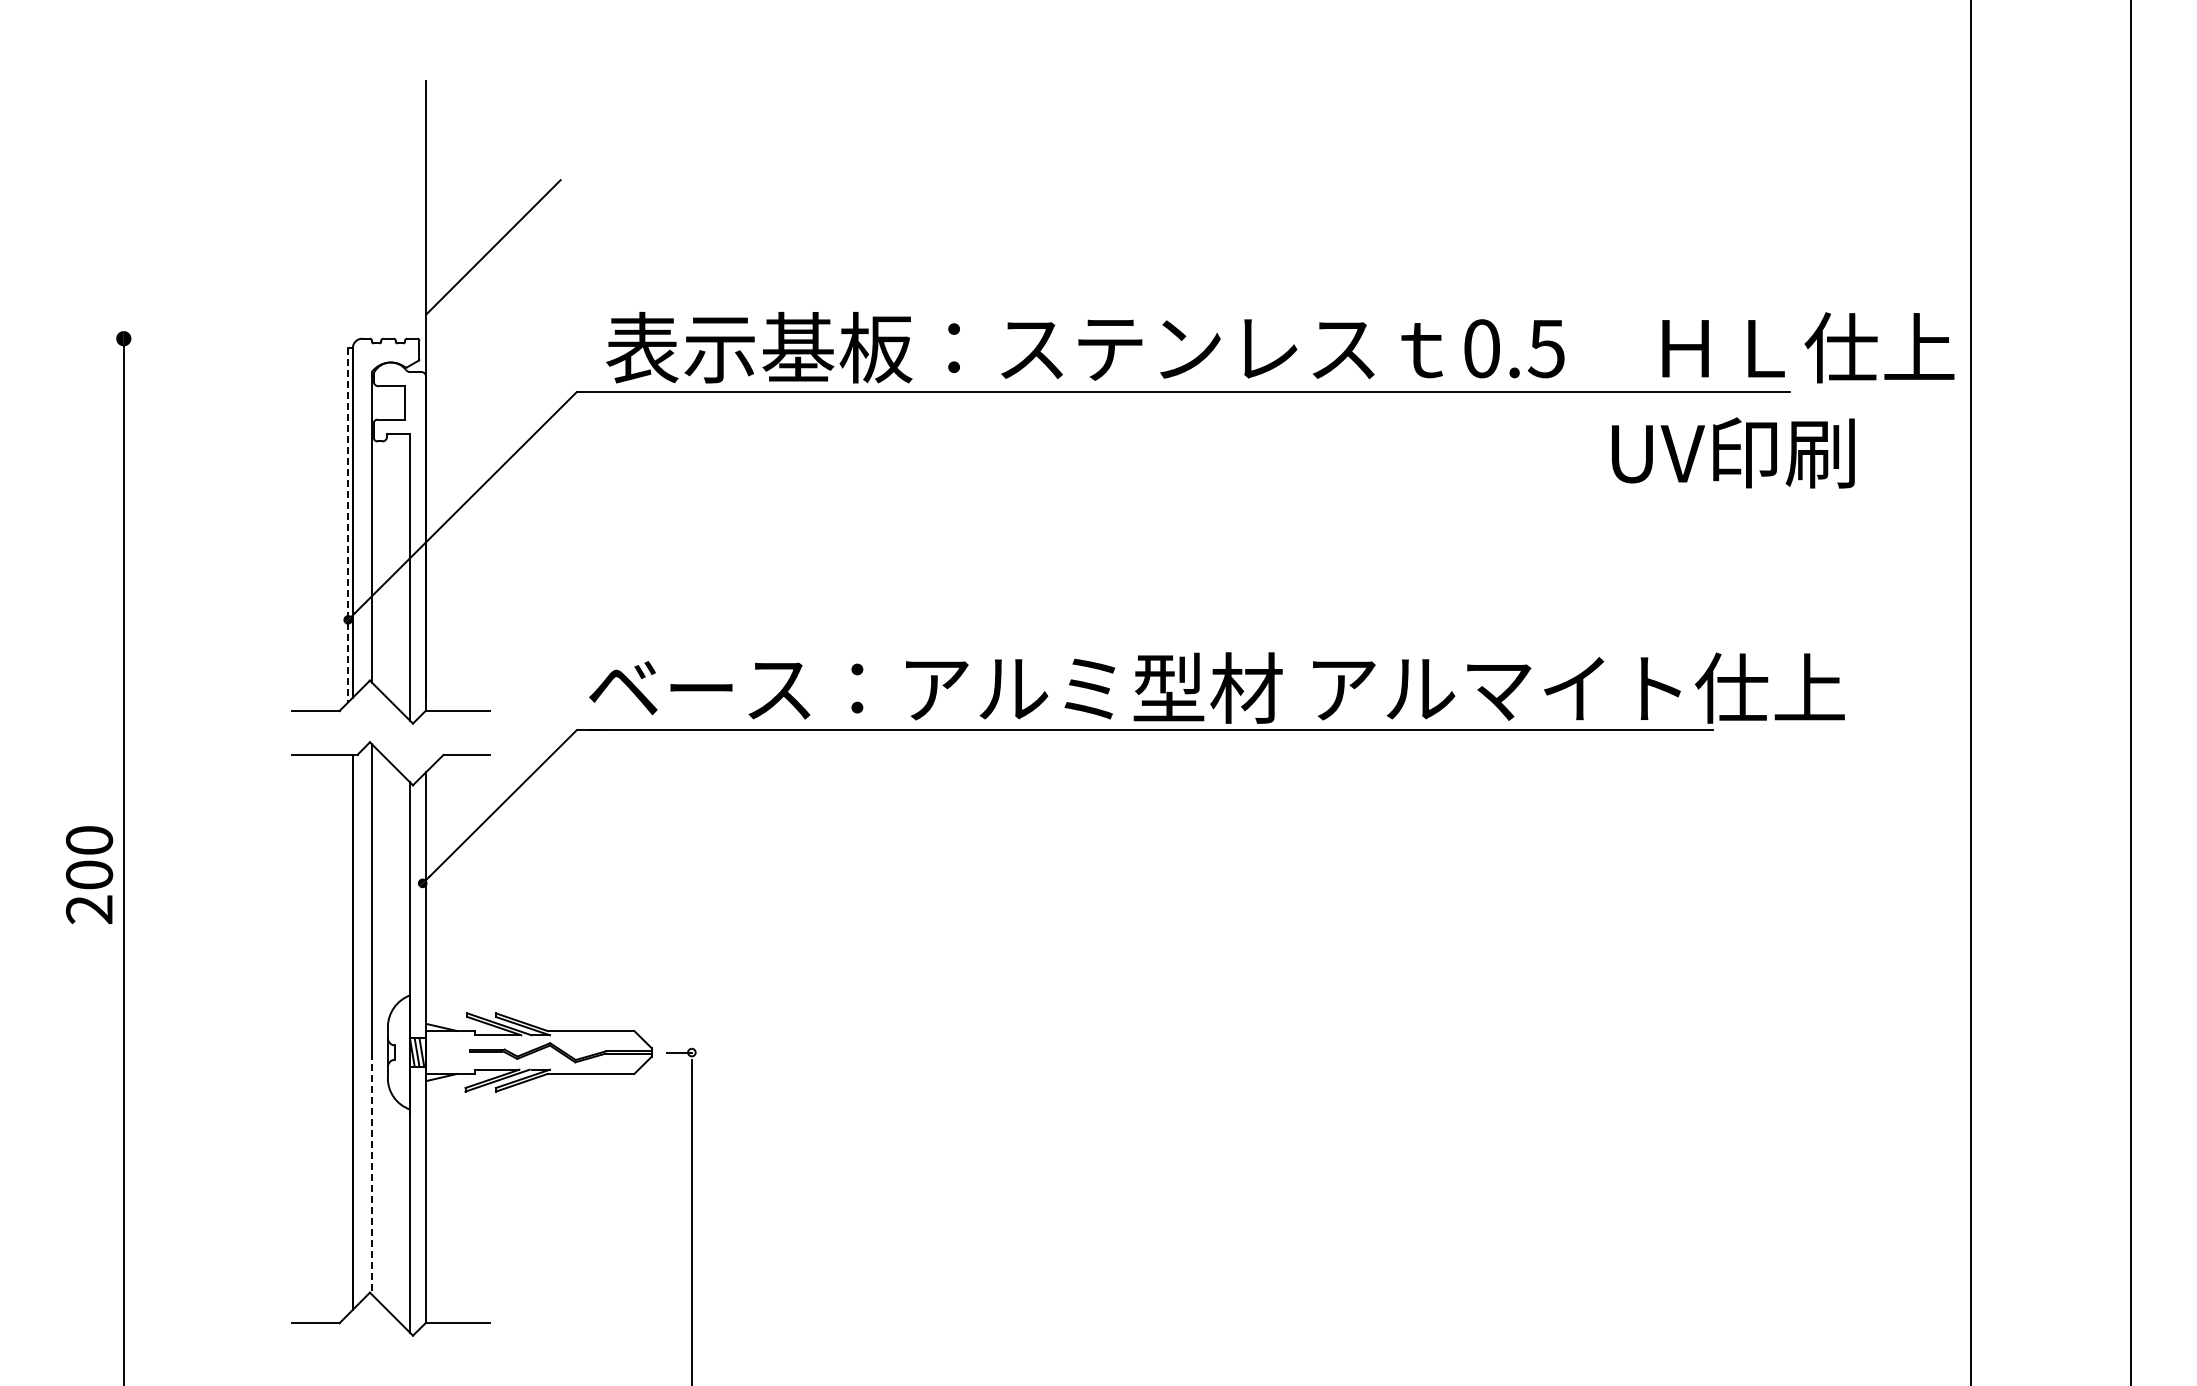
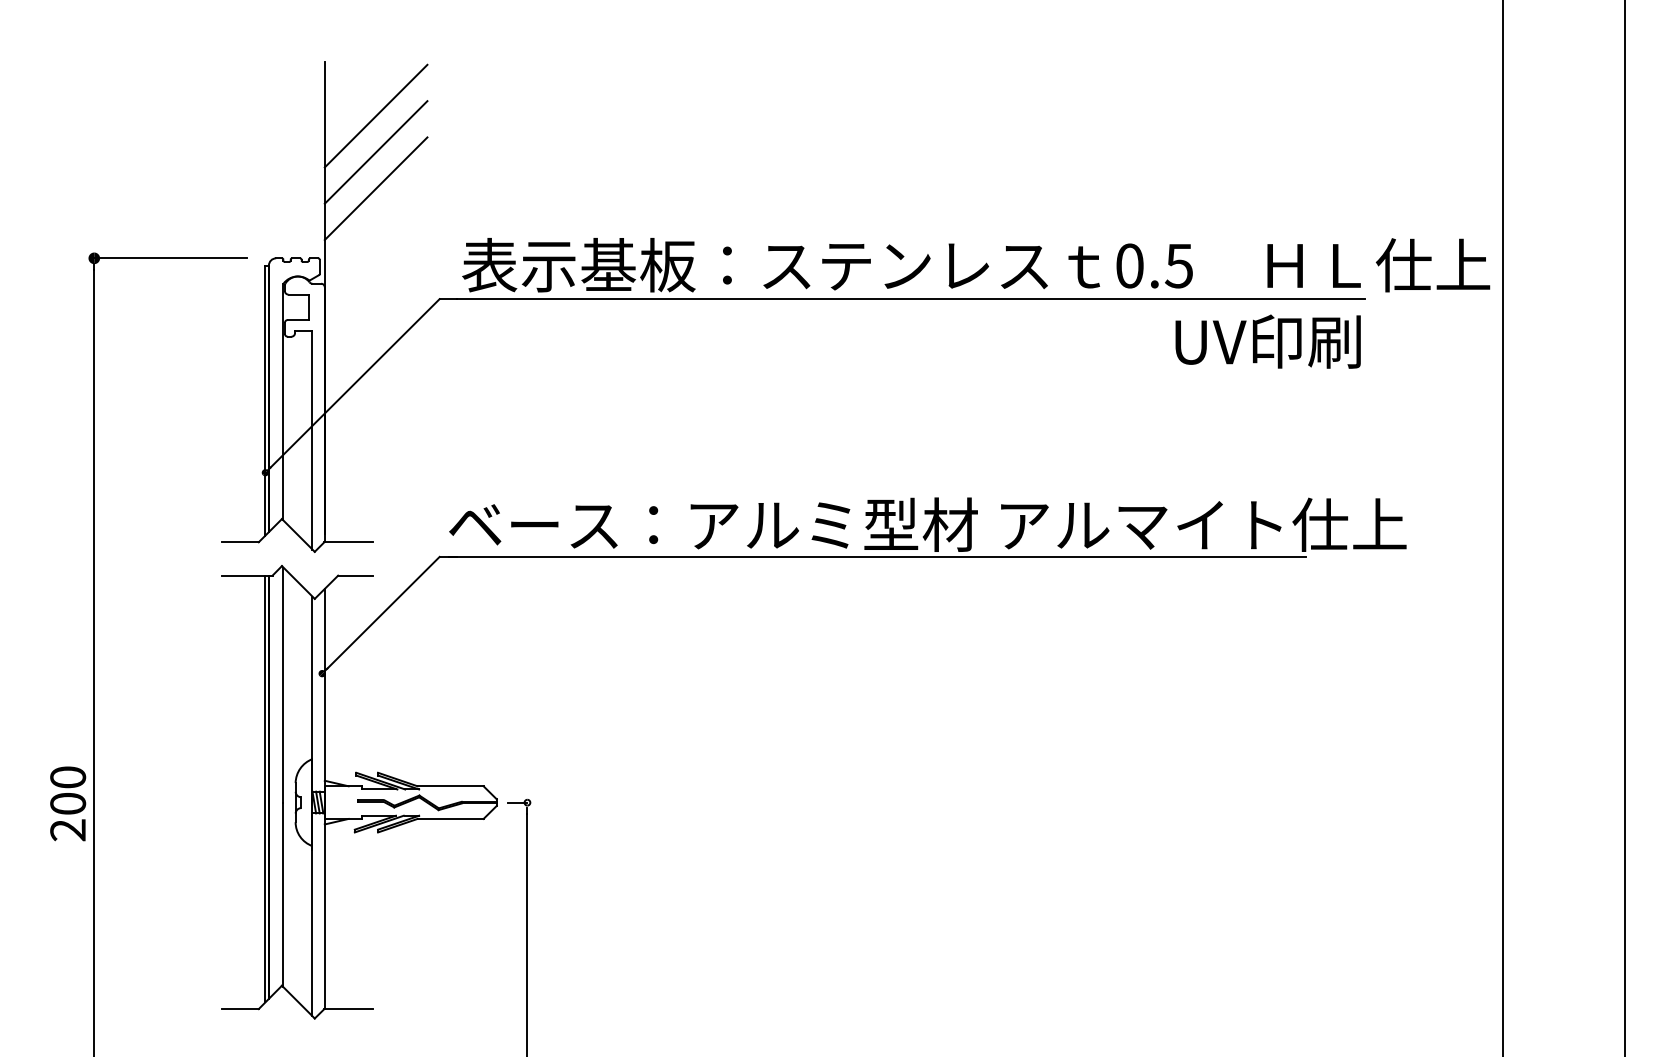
line: (493, 151) -> (376, 115), added
line: (493, 199) -> (376, 152), added
line: (223, 338) -> (170, 258), added
text: (1733, 452) -> (1268, 341), moved
line: (348, 525) -> (265, 400), dashed -> solid
text: (89, 875) -> (68, 804), moved
line: (348, 1034) -> (265, 788), added
line: (371, 1173) -> (283, 894), dashed -> solid

